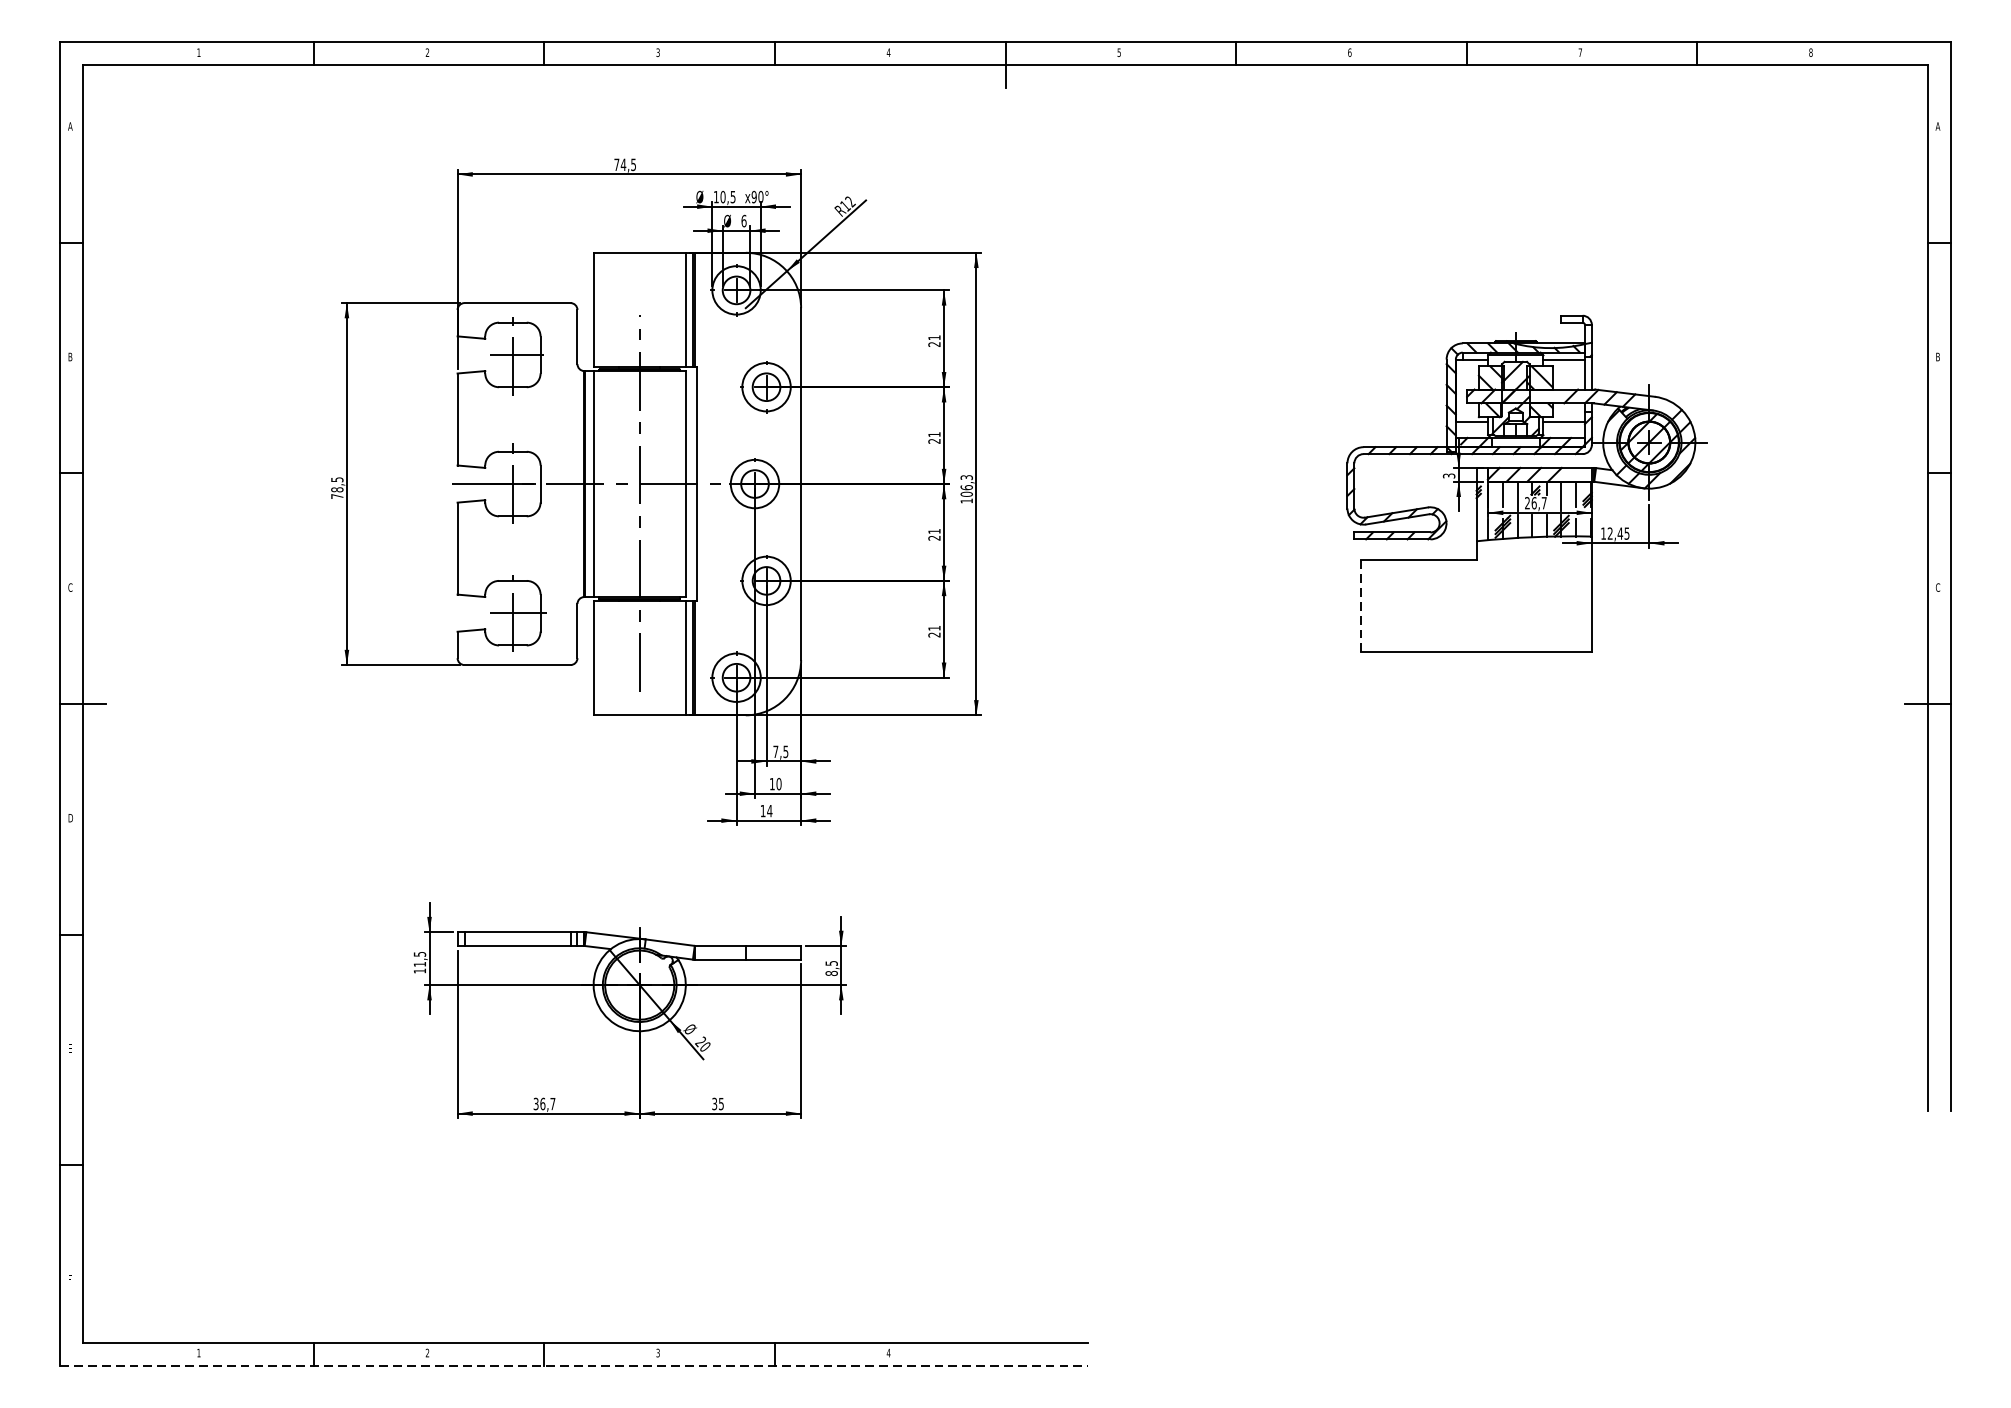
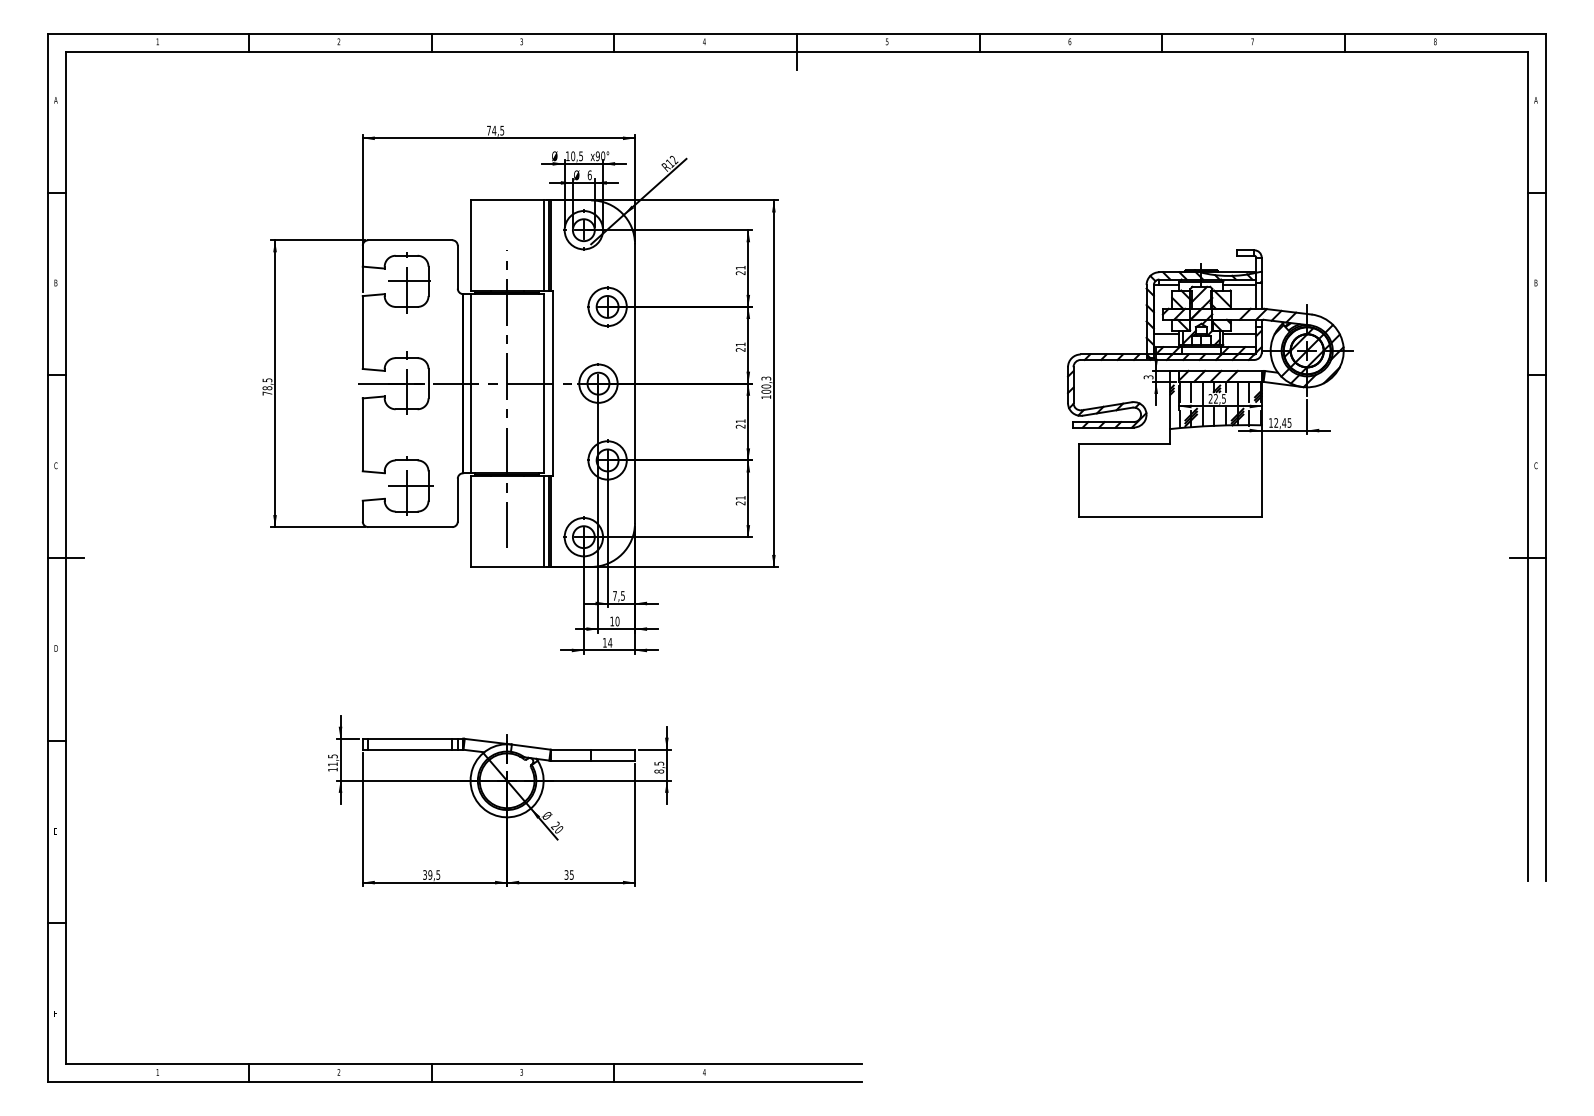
text: (965, 487) -> (765, 386), 106,3 -> 100,3
text: (1538, 502) -> (1219, 398), 26,7 -> 22,5
line: (1360, 606) -> (1078, 480), dashed -> solid
text: (548, 1103) -> (434, 874), 36,7 -> 39,5
line: (574, 1365) -> (455, 1082), dashed -> solid

